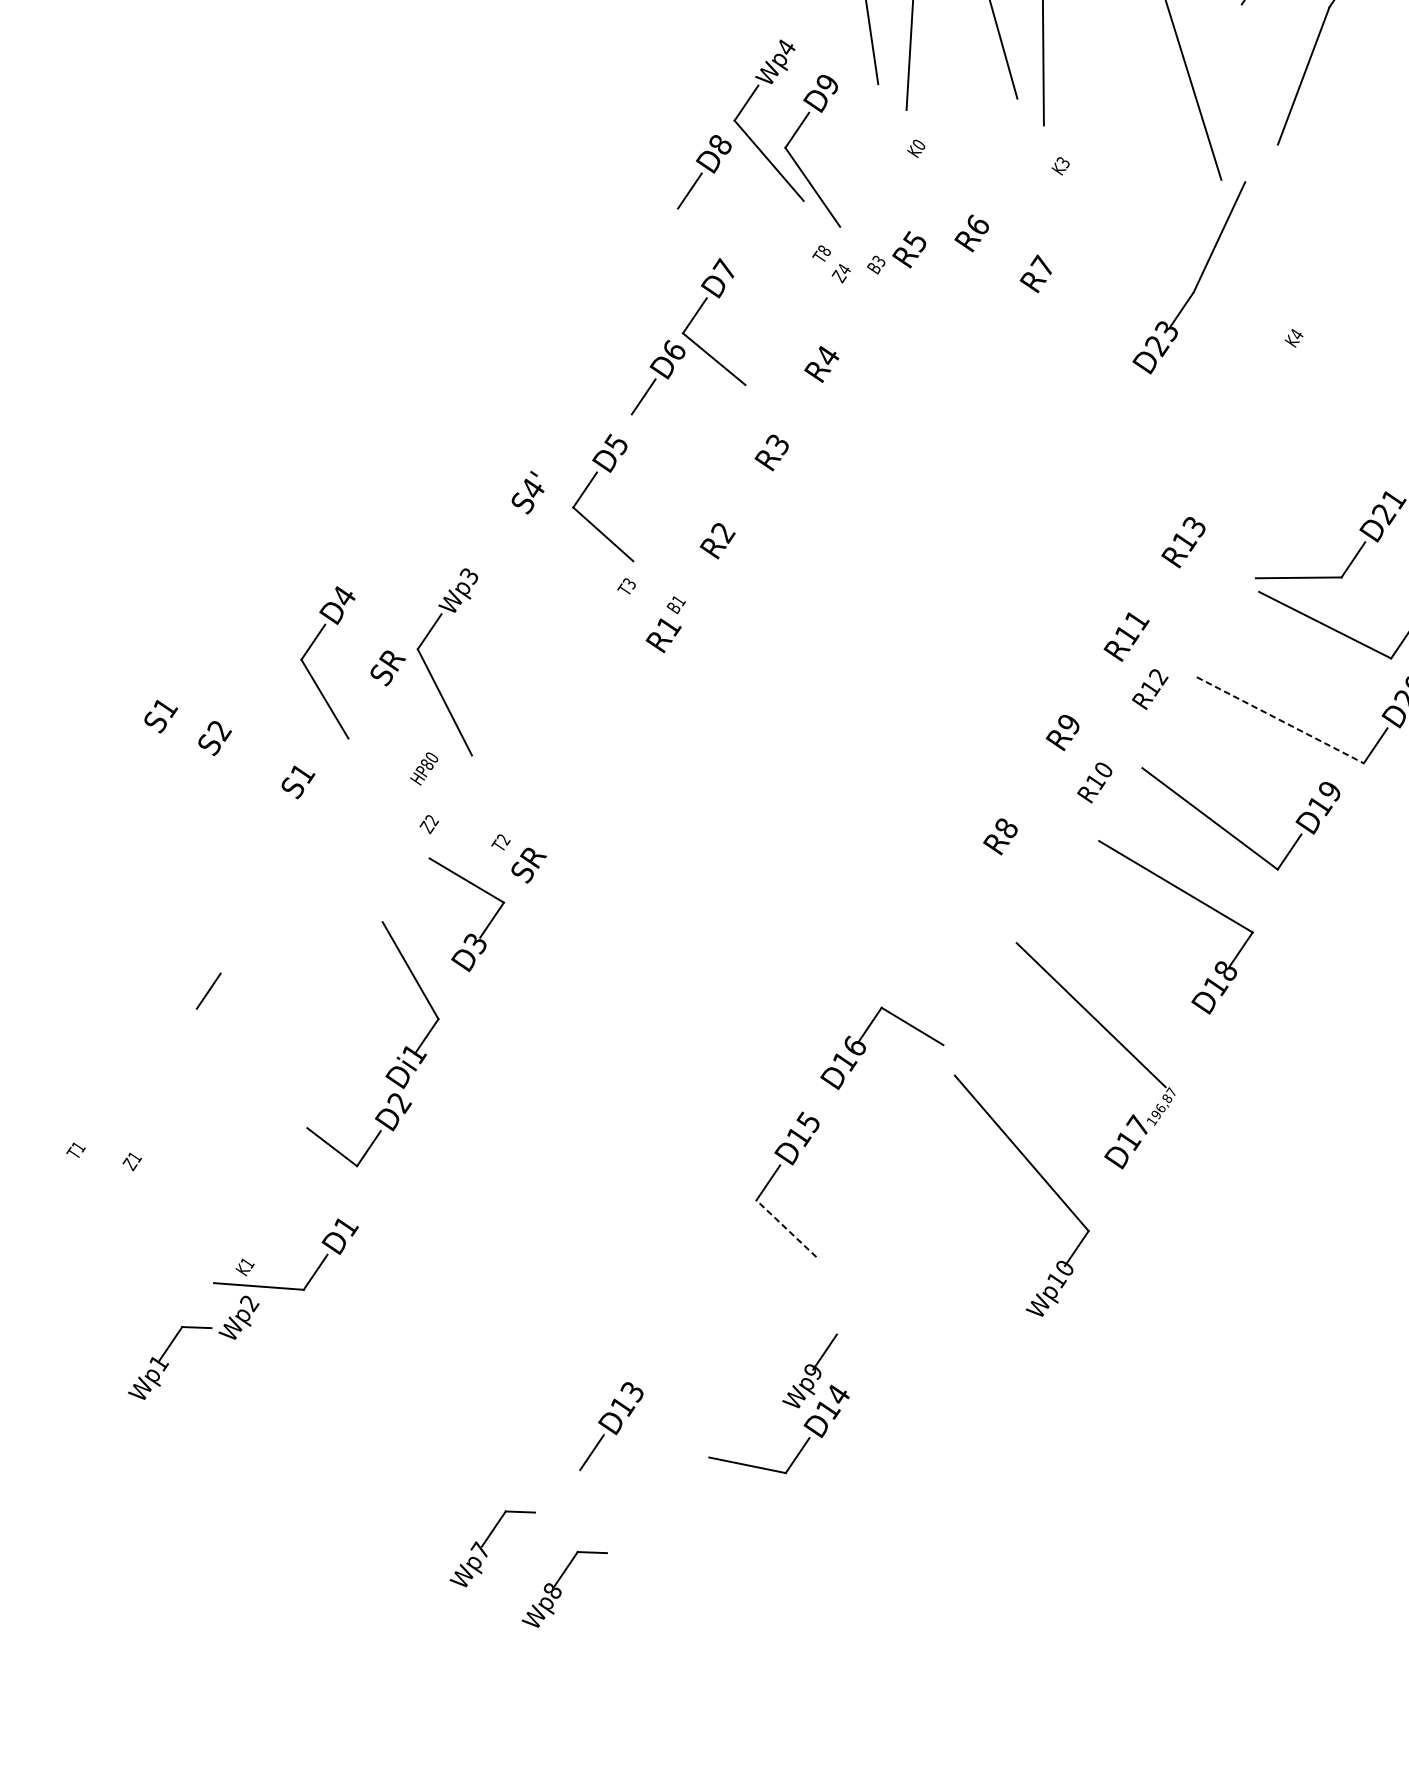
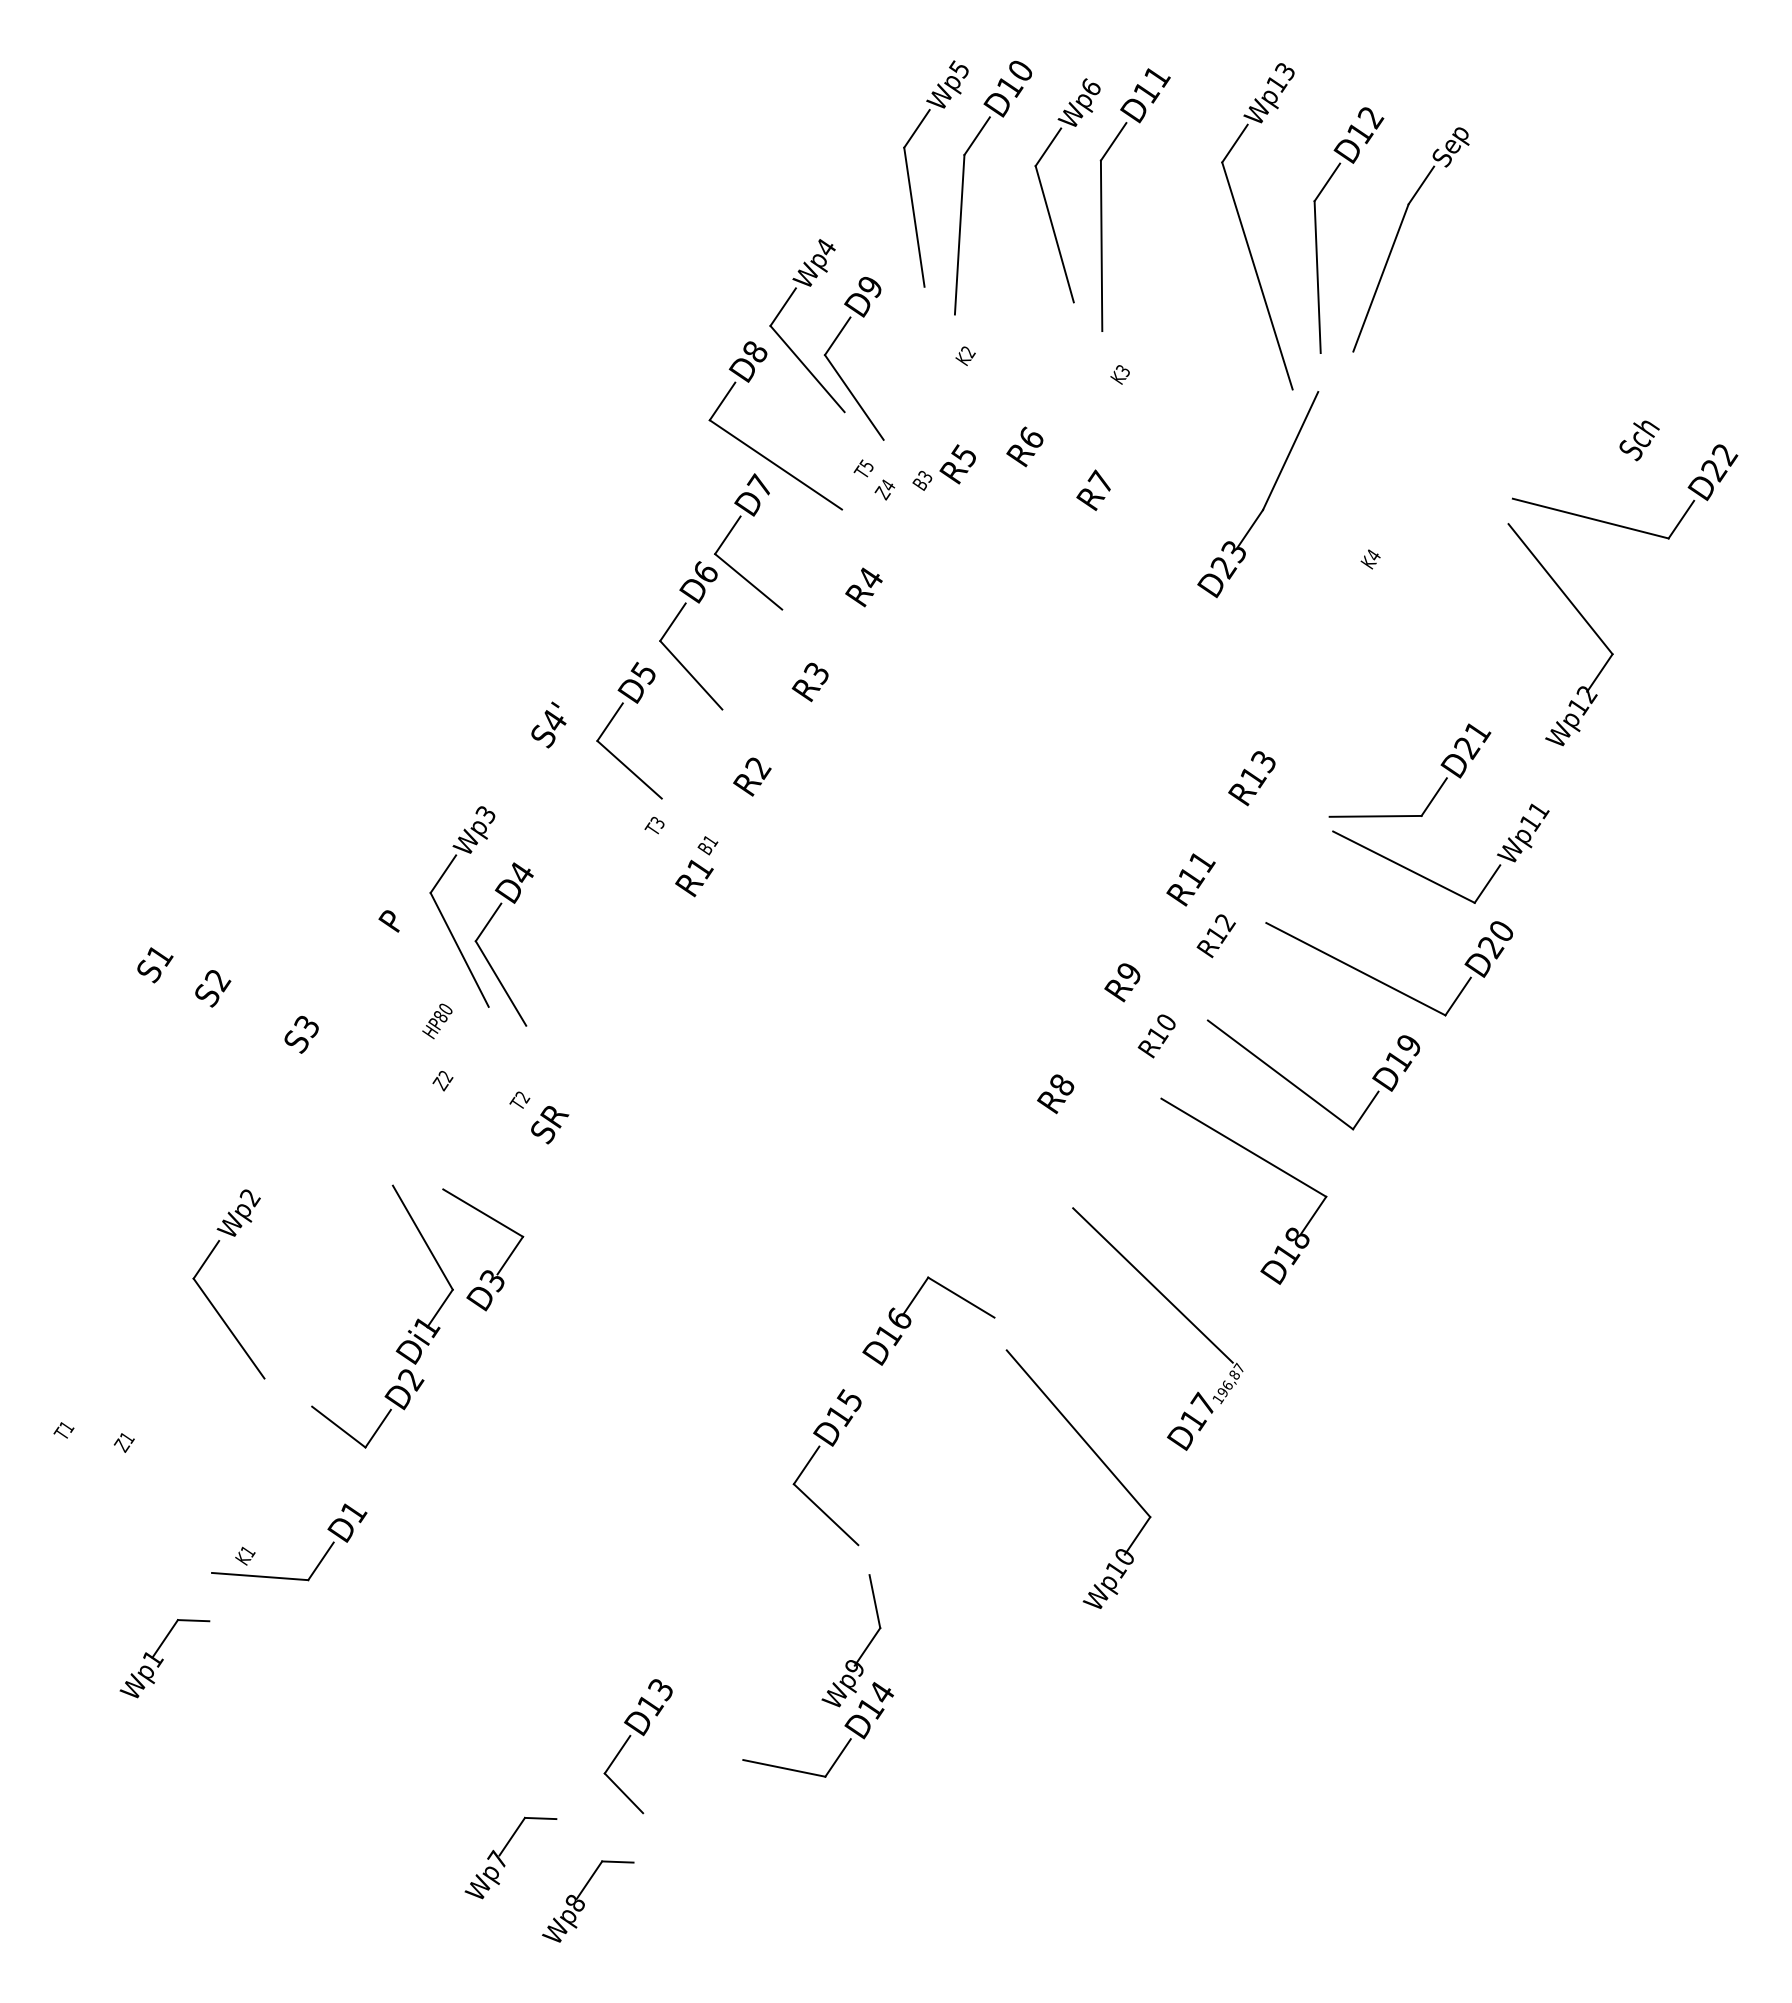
line: (1244, 75) -> (1317, 277), added
text: (919, 145) -> (968, 352), K0 -> K2
line: (739, 249) -> (775, 464), added
text: (824, 250) -> (866, 465), T8 -> T5
line: (660, 446) -> (691, 675), added
text: (387, 668) -> (398, 913), SR -> P
part: (309, 671) -> (484, 953), moved
line: (1279, 720) -> (1355, 969), dashed -> solid
text: (303, 774) -> (307, 1027), S1 -> S3
part: (468, 934) -> (485, 1270), moved
line: (229, 1055) -> (228, 1328), added
line: (785, 1228) -> (825, 1514), dashed -> solid
line: (831, 1309) -> (874, 1601), added
text: (238, 1317) -> (238, 1212), moved
line: (597, 1488) -> (623, 1793), added

